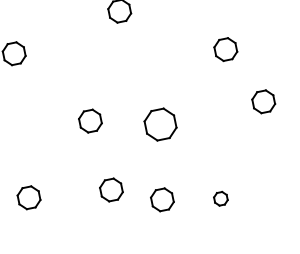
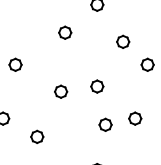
part: (161, 124) -> (97, 86), size x0.71
part: (111, 189) -> (78, 124), removed
part: (221, 198) -> (135, 118), size x1.67

